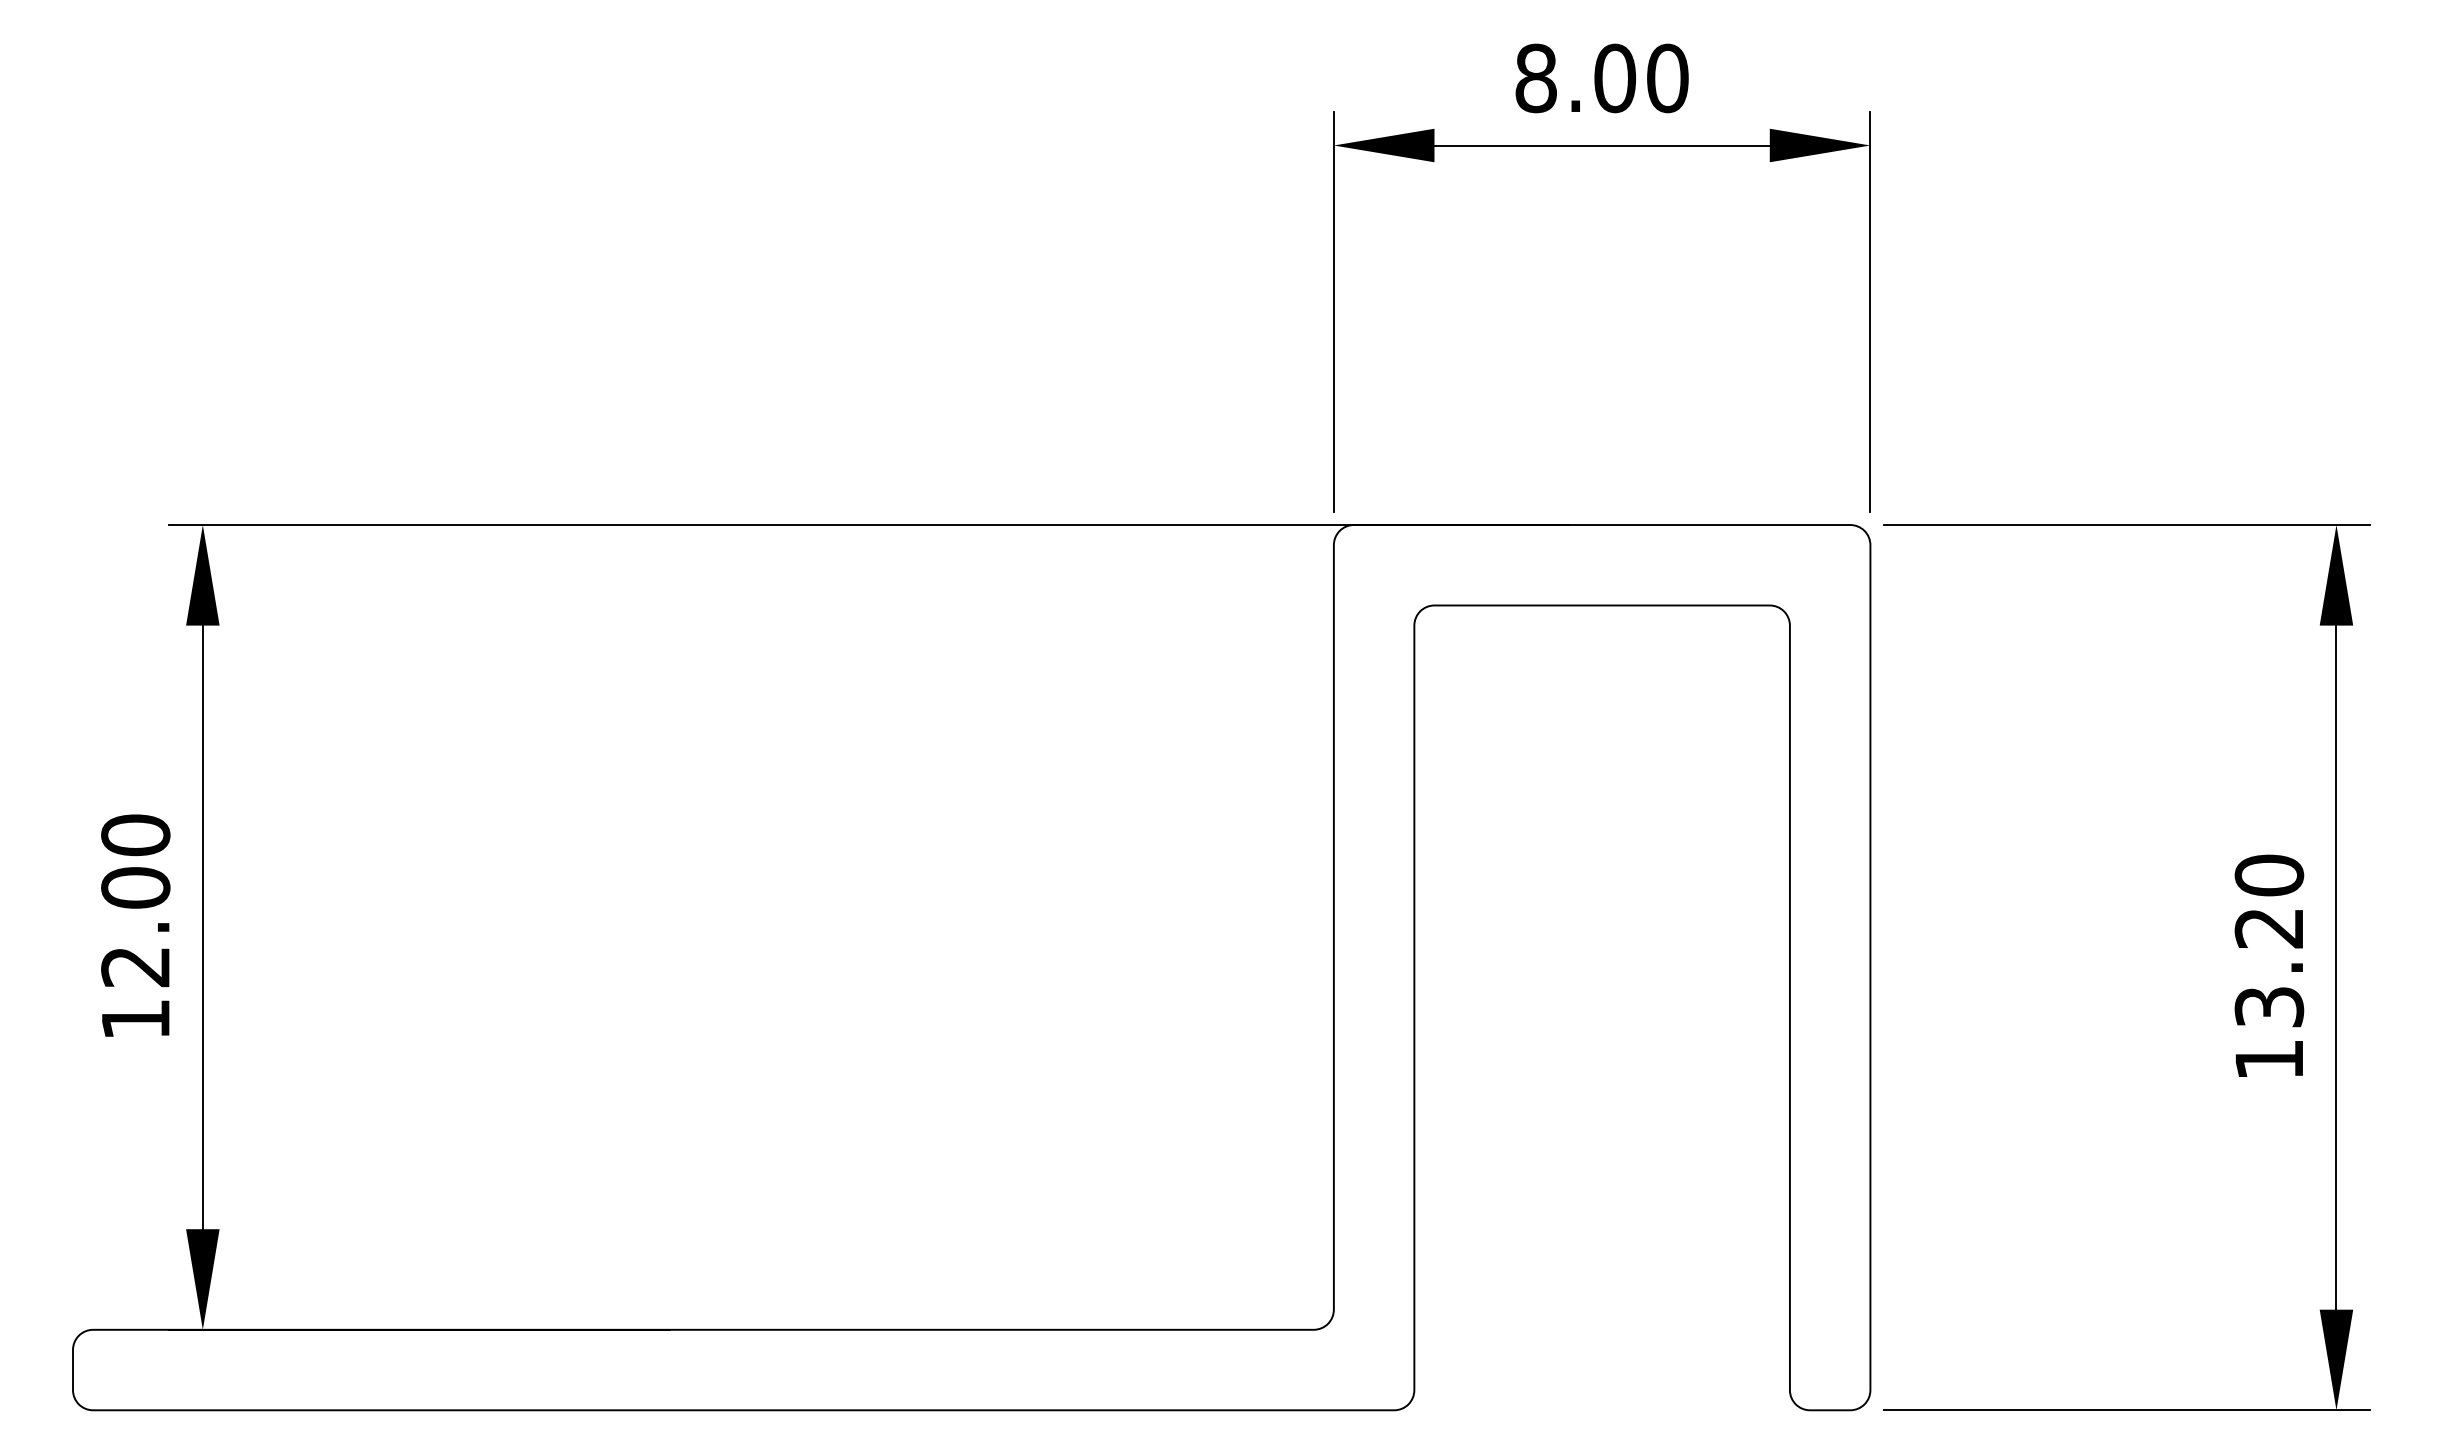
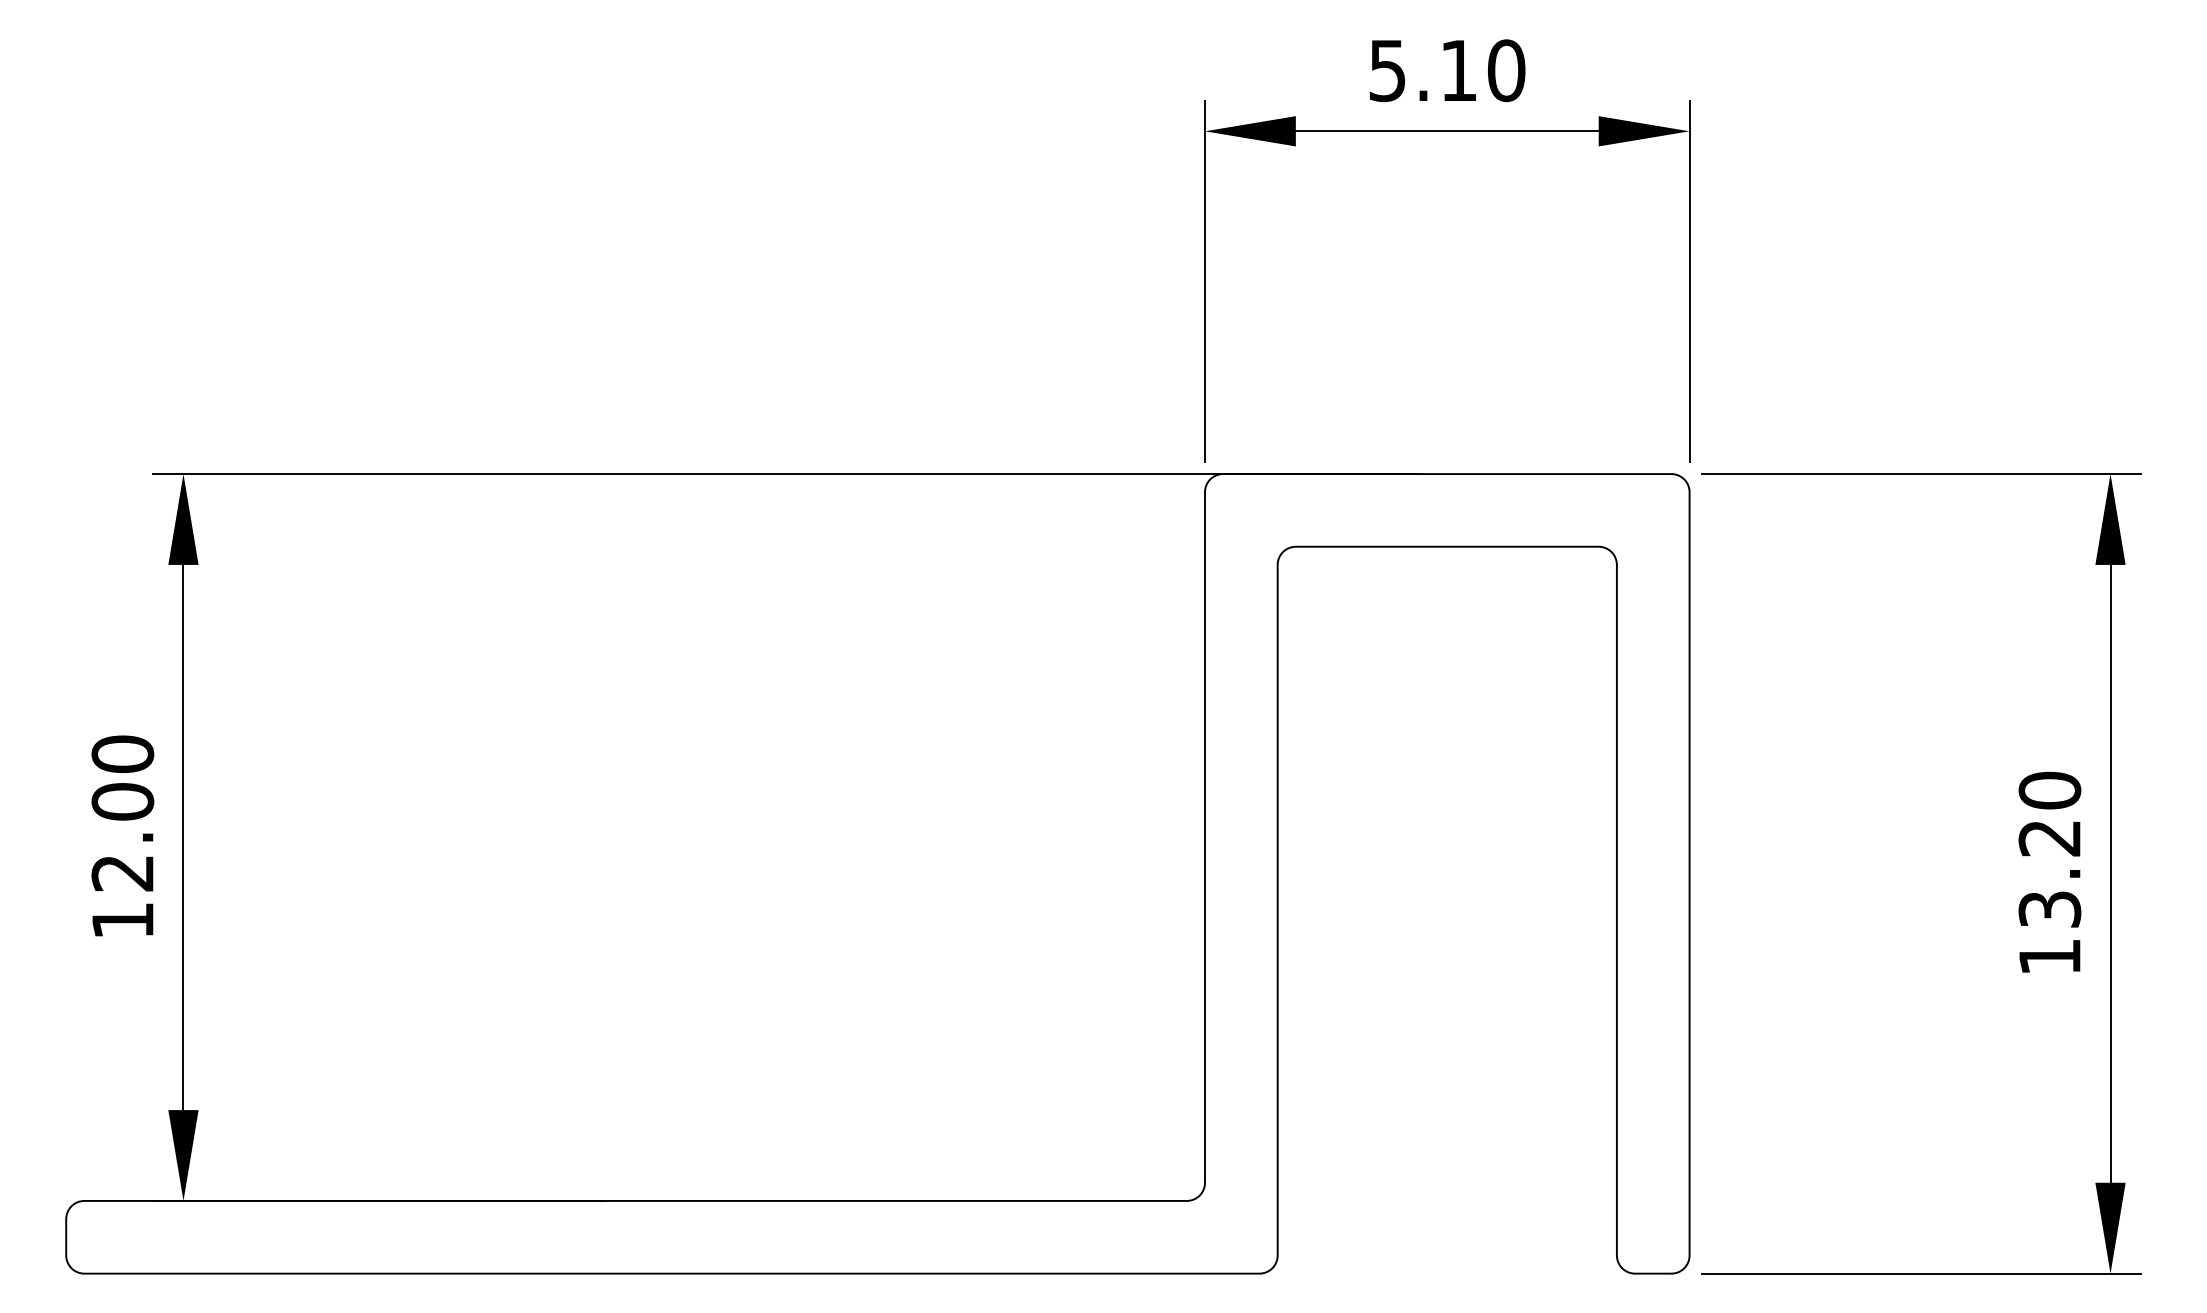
text: (1575, 78) -> (1423, 70), 8.00 -> 5.10

